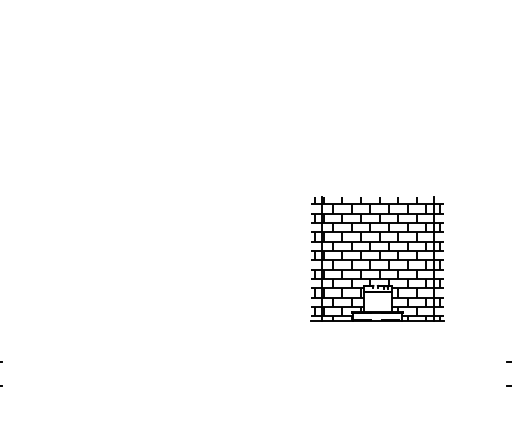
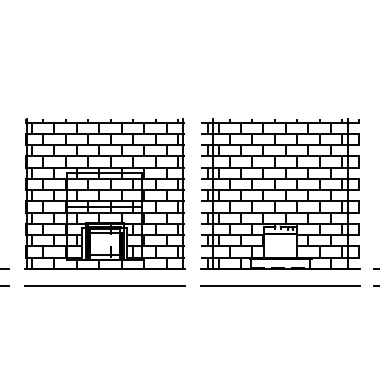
part: (134, 258) -> (104, 193), added
part: (377, 258) -> (280, 193), size x1.67
line: (134, 385) -> (104, 285), added
line: (377, 385) -> (280, 285), added

